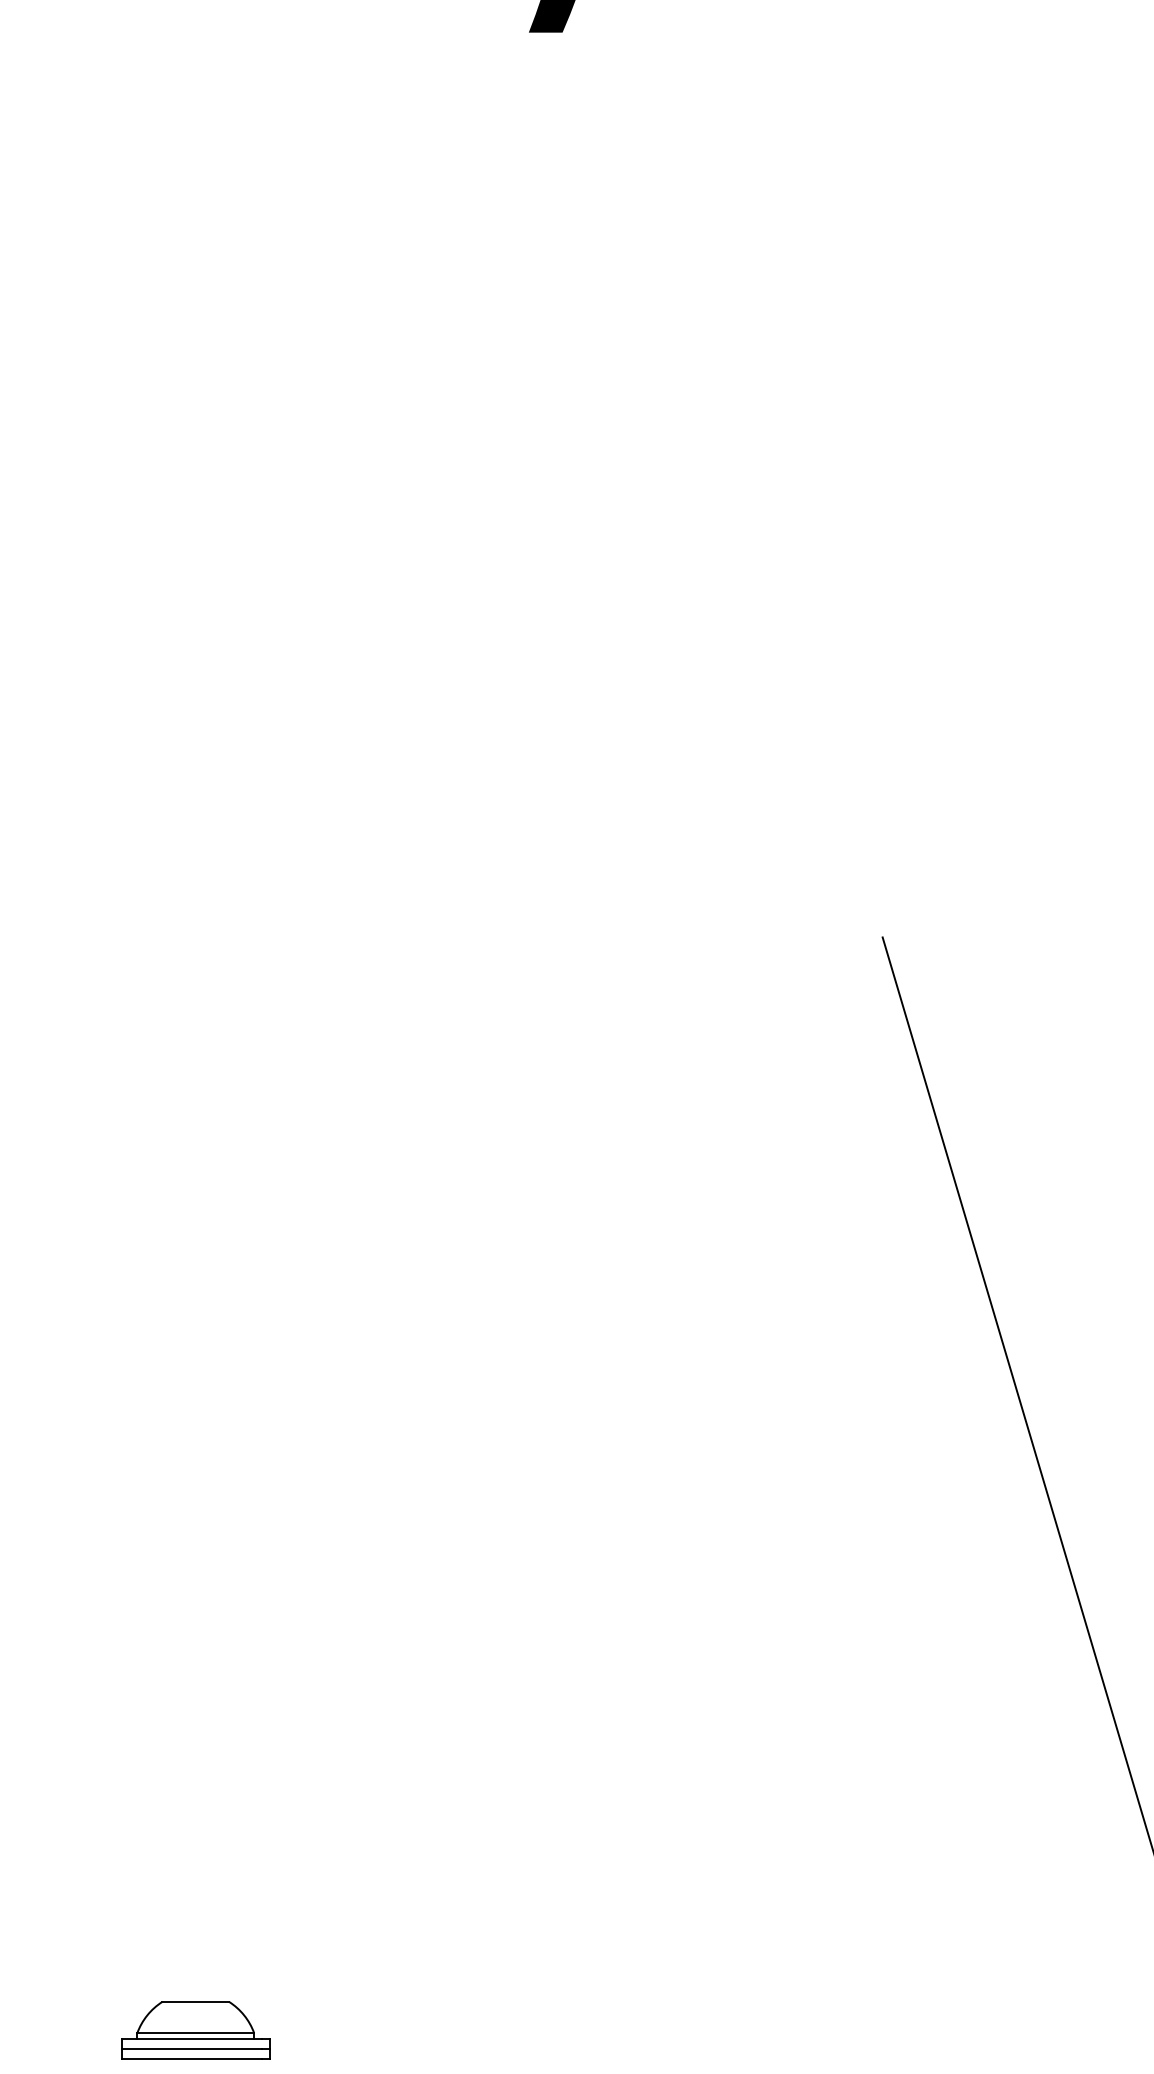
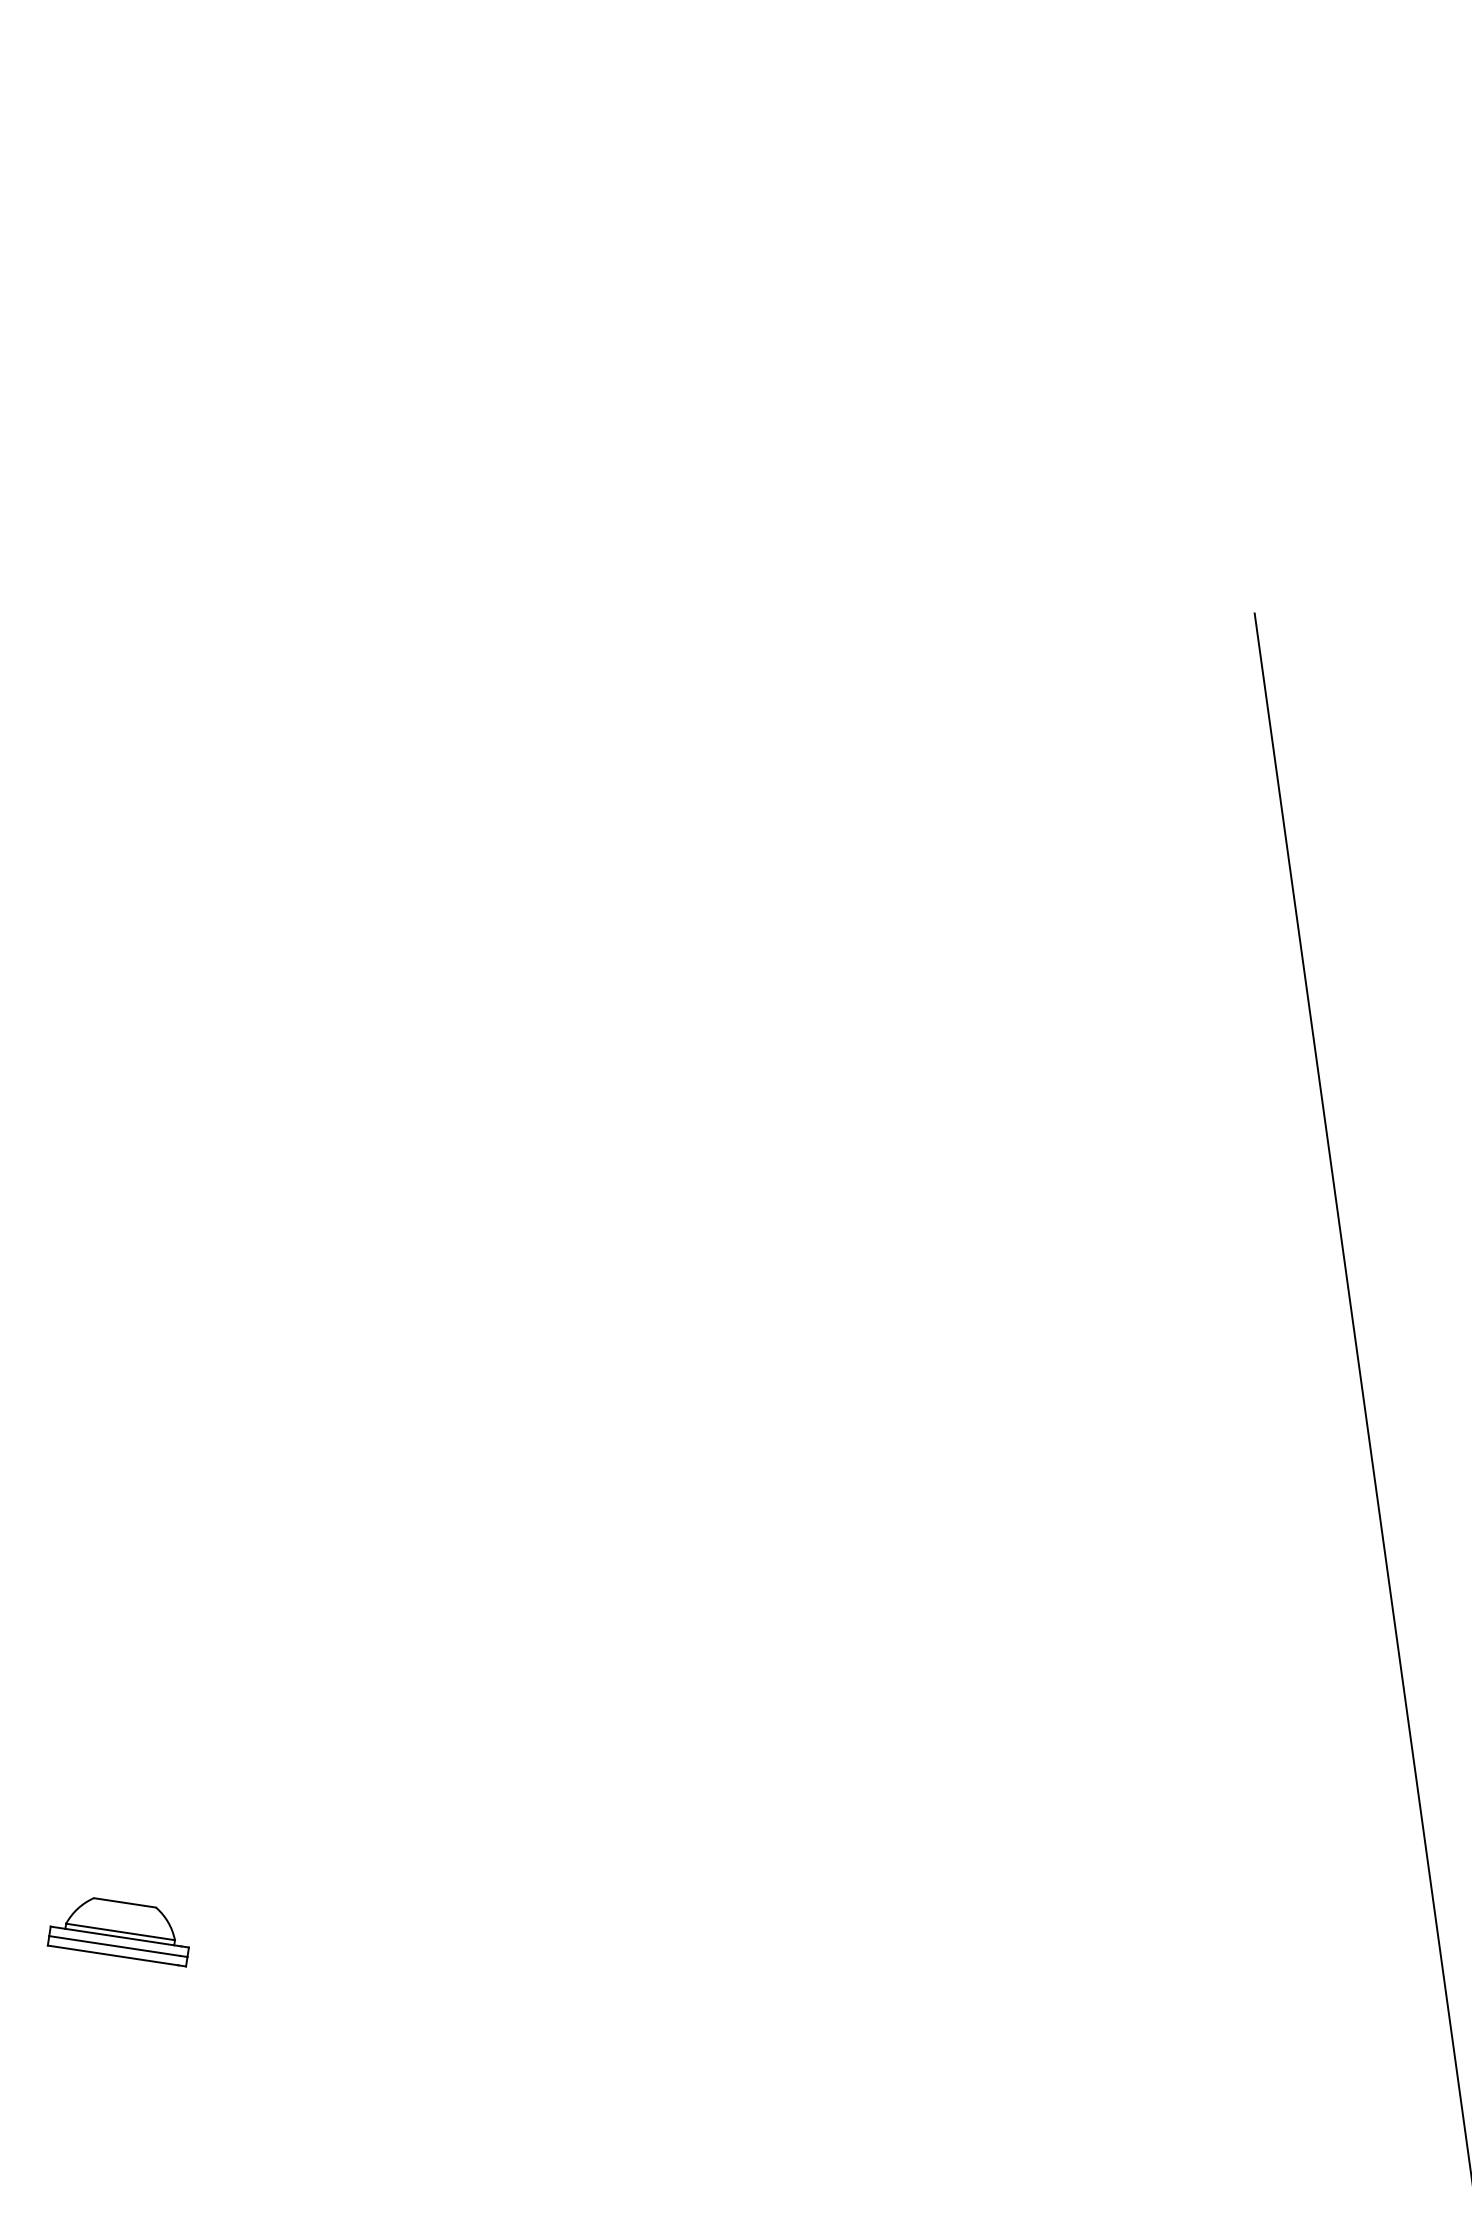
part: (195, 2030) -> (120, 1929), size x0.7

